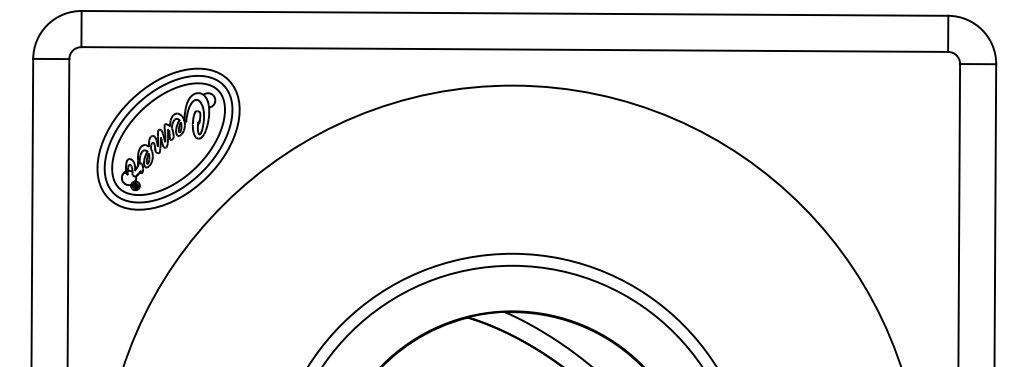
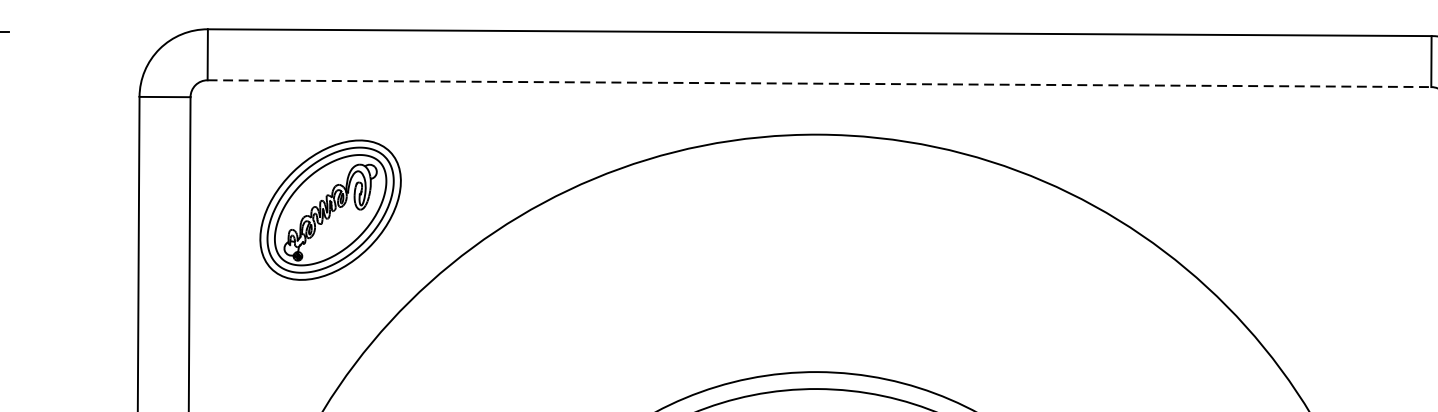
line: (515, 49) -> (820, 83), solid -> dashed
part: (168, 138) -> (330, 209), size x0.7

